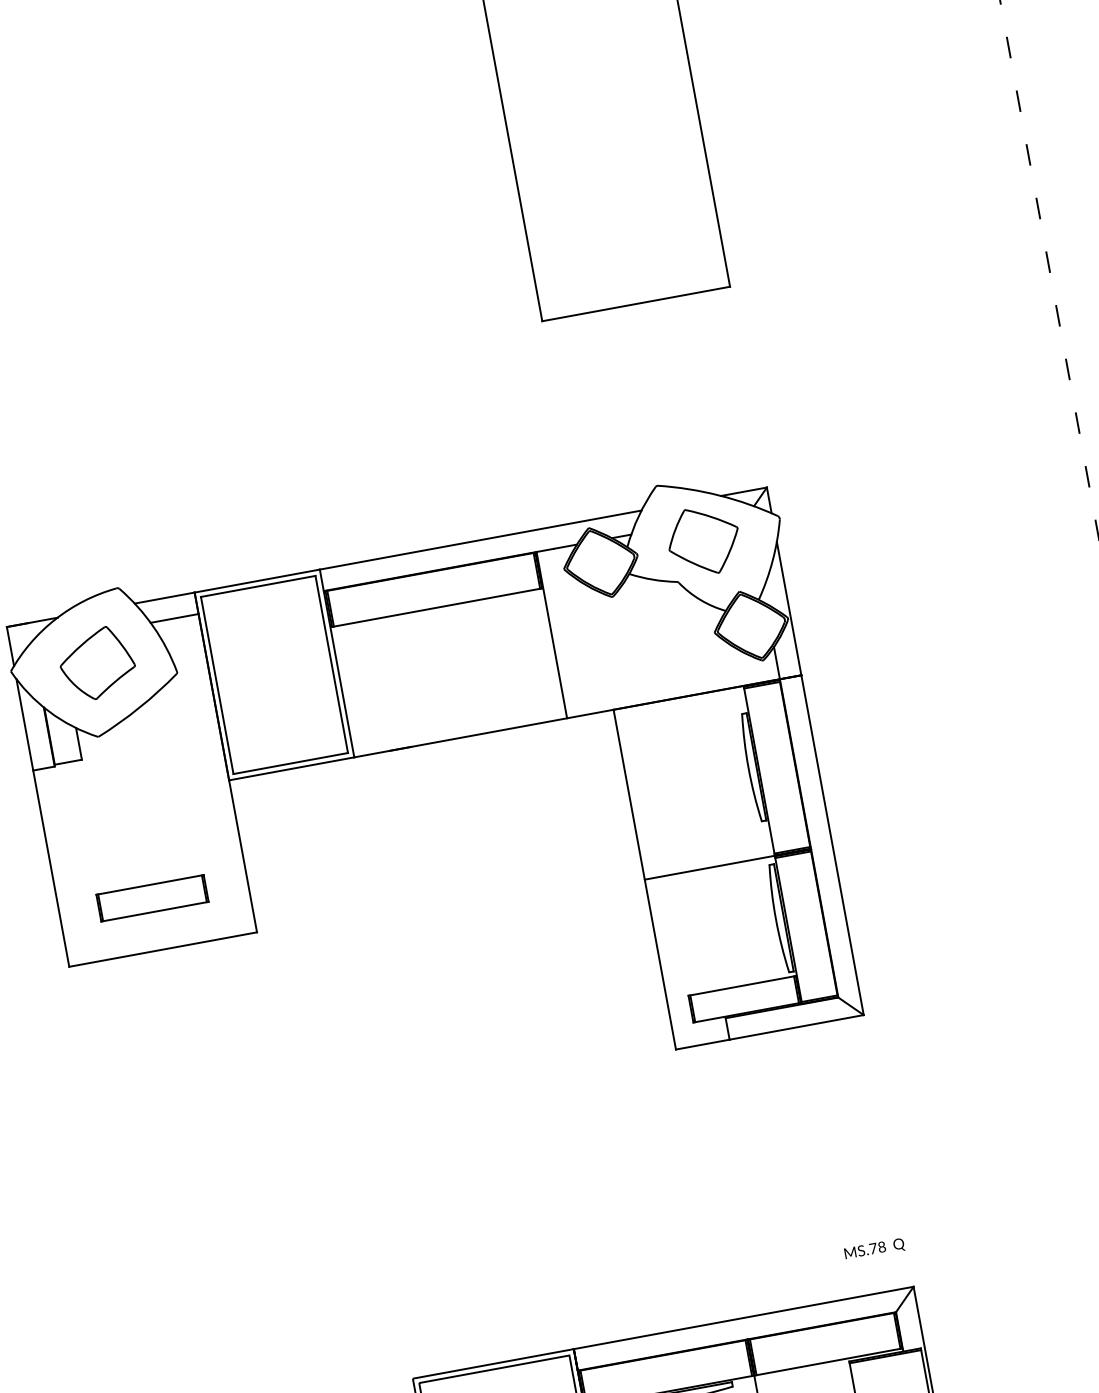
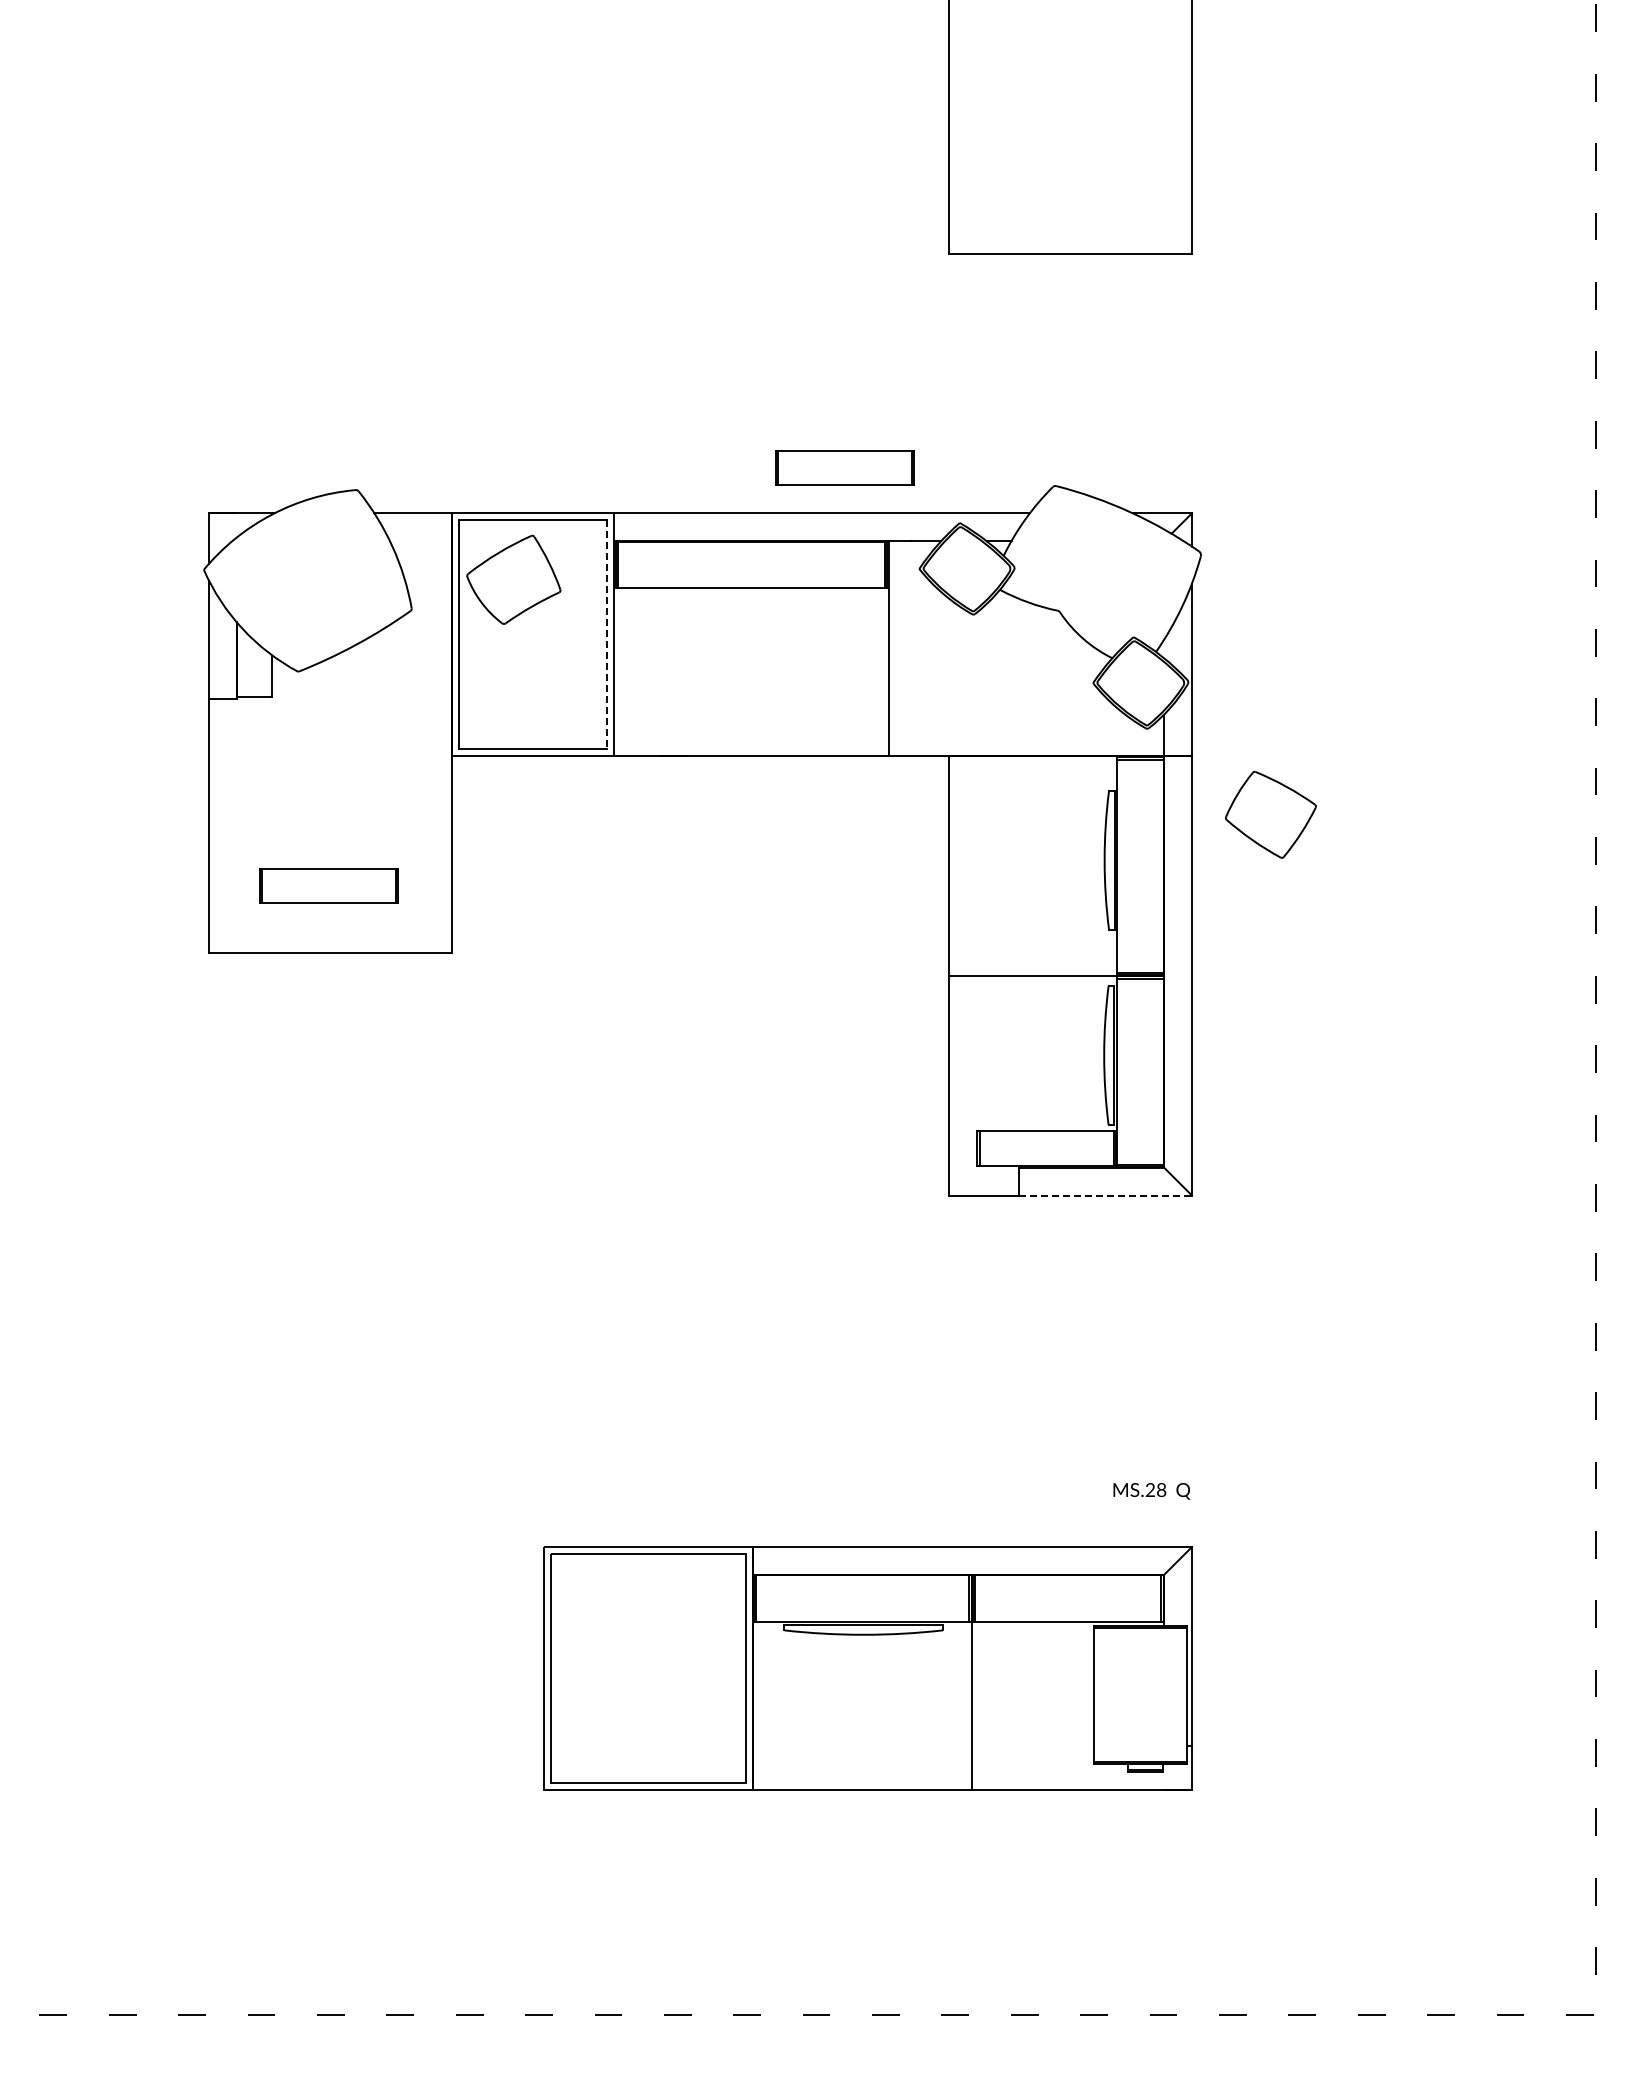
part: (491, 501) -> (844, 467), added
part: (703, 540) -> (1270, 814), moved
line: (174, 618) -> (420, 541), removed
part: (97, 663) -> (513, 579), moved
line: (331, 664) -> (606, 634), solid -> dashed
line: (796, 1027) -> (1105, 1195), solid -> dashed
text: (873, 1248) -> (1150, 1489), MS.78 -> MS.28

